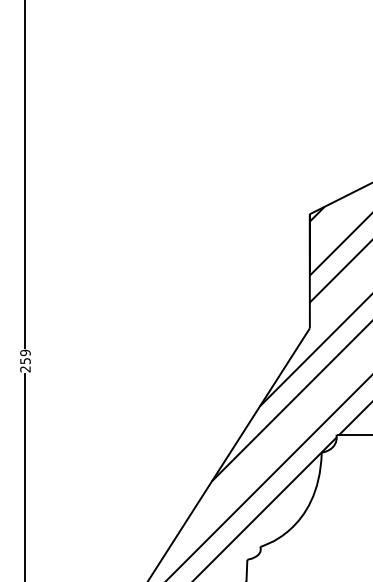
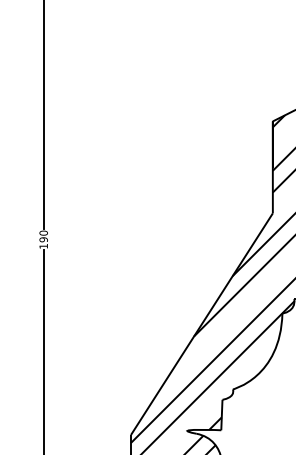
text: (25, 361) -> (43, 240), 259 -> 190

